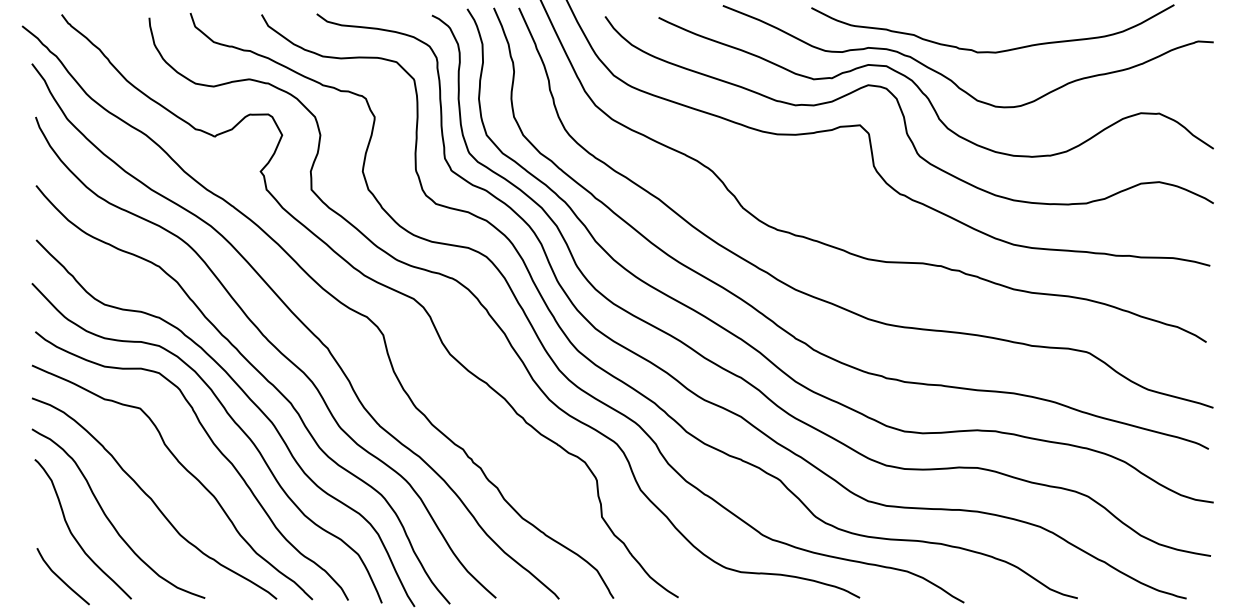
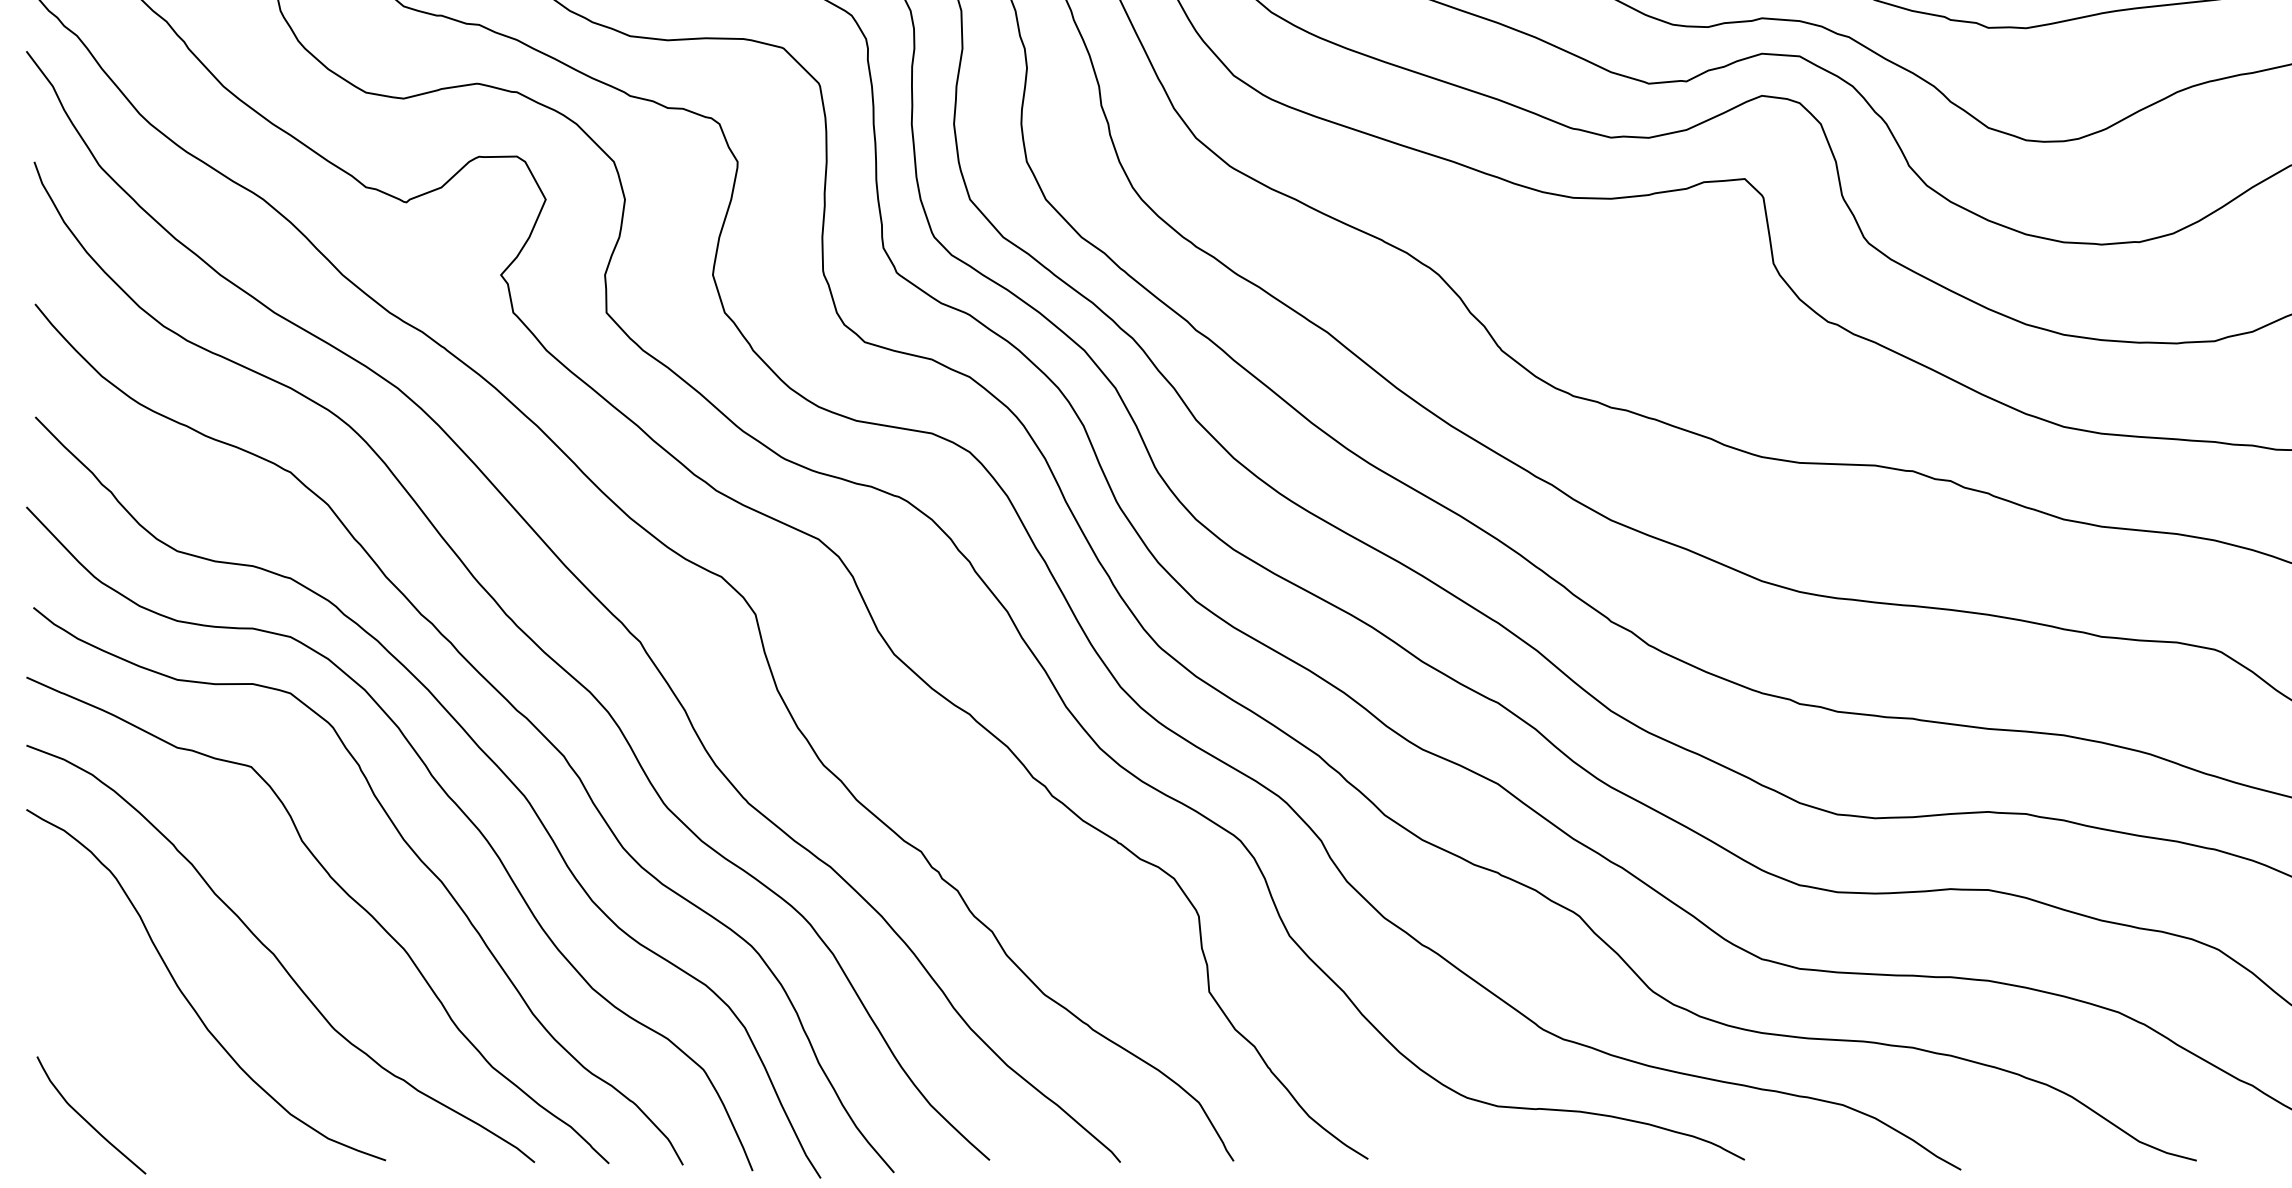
curve: (73, 534) -> (112, 1028), removed

